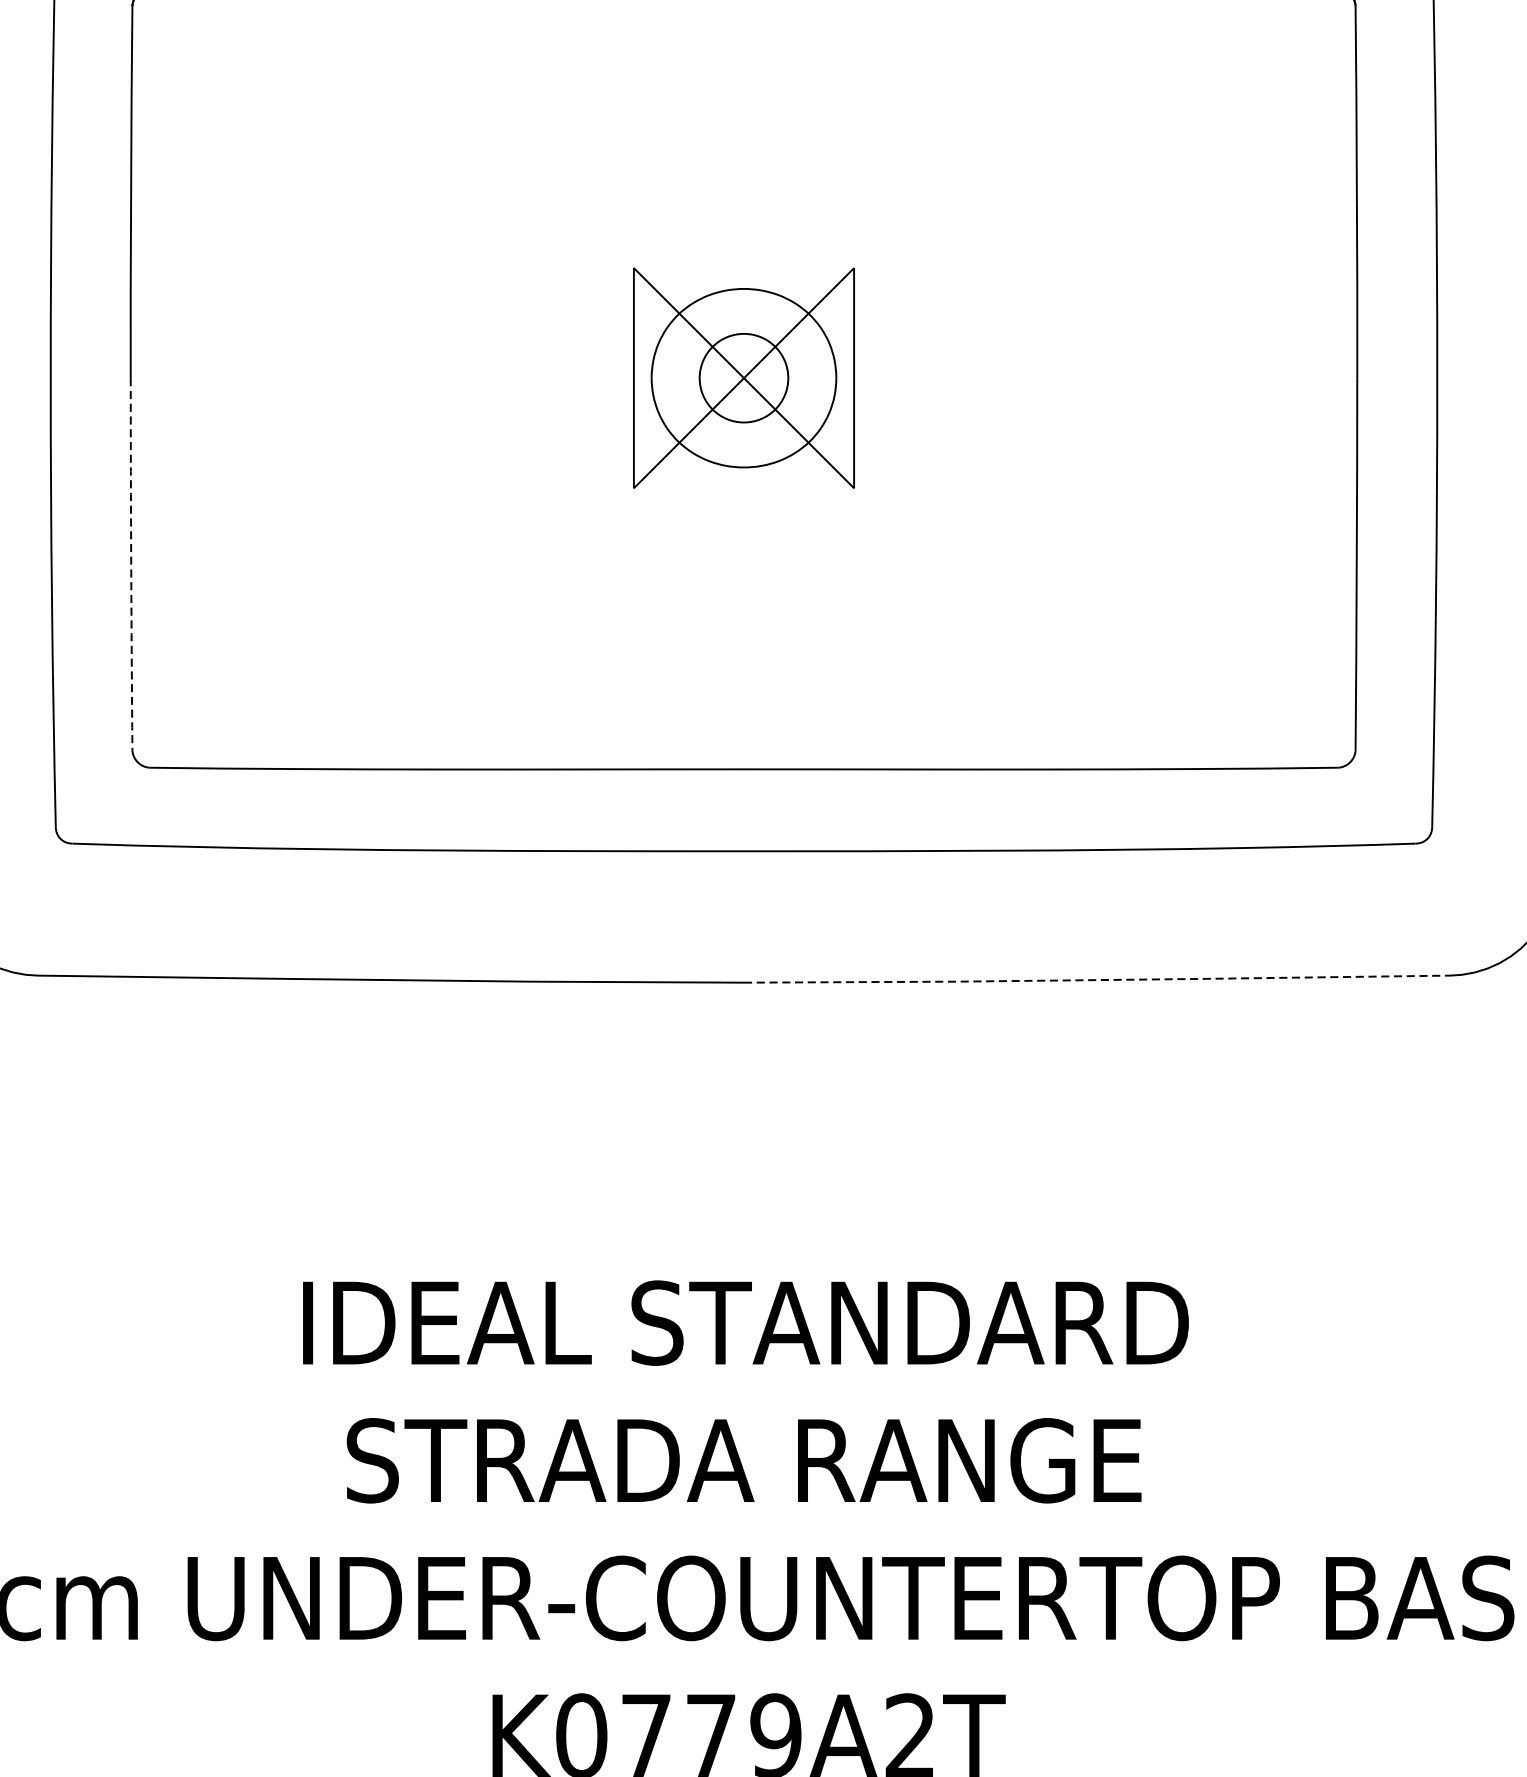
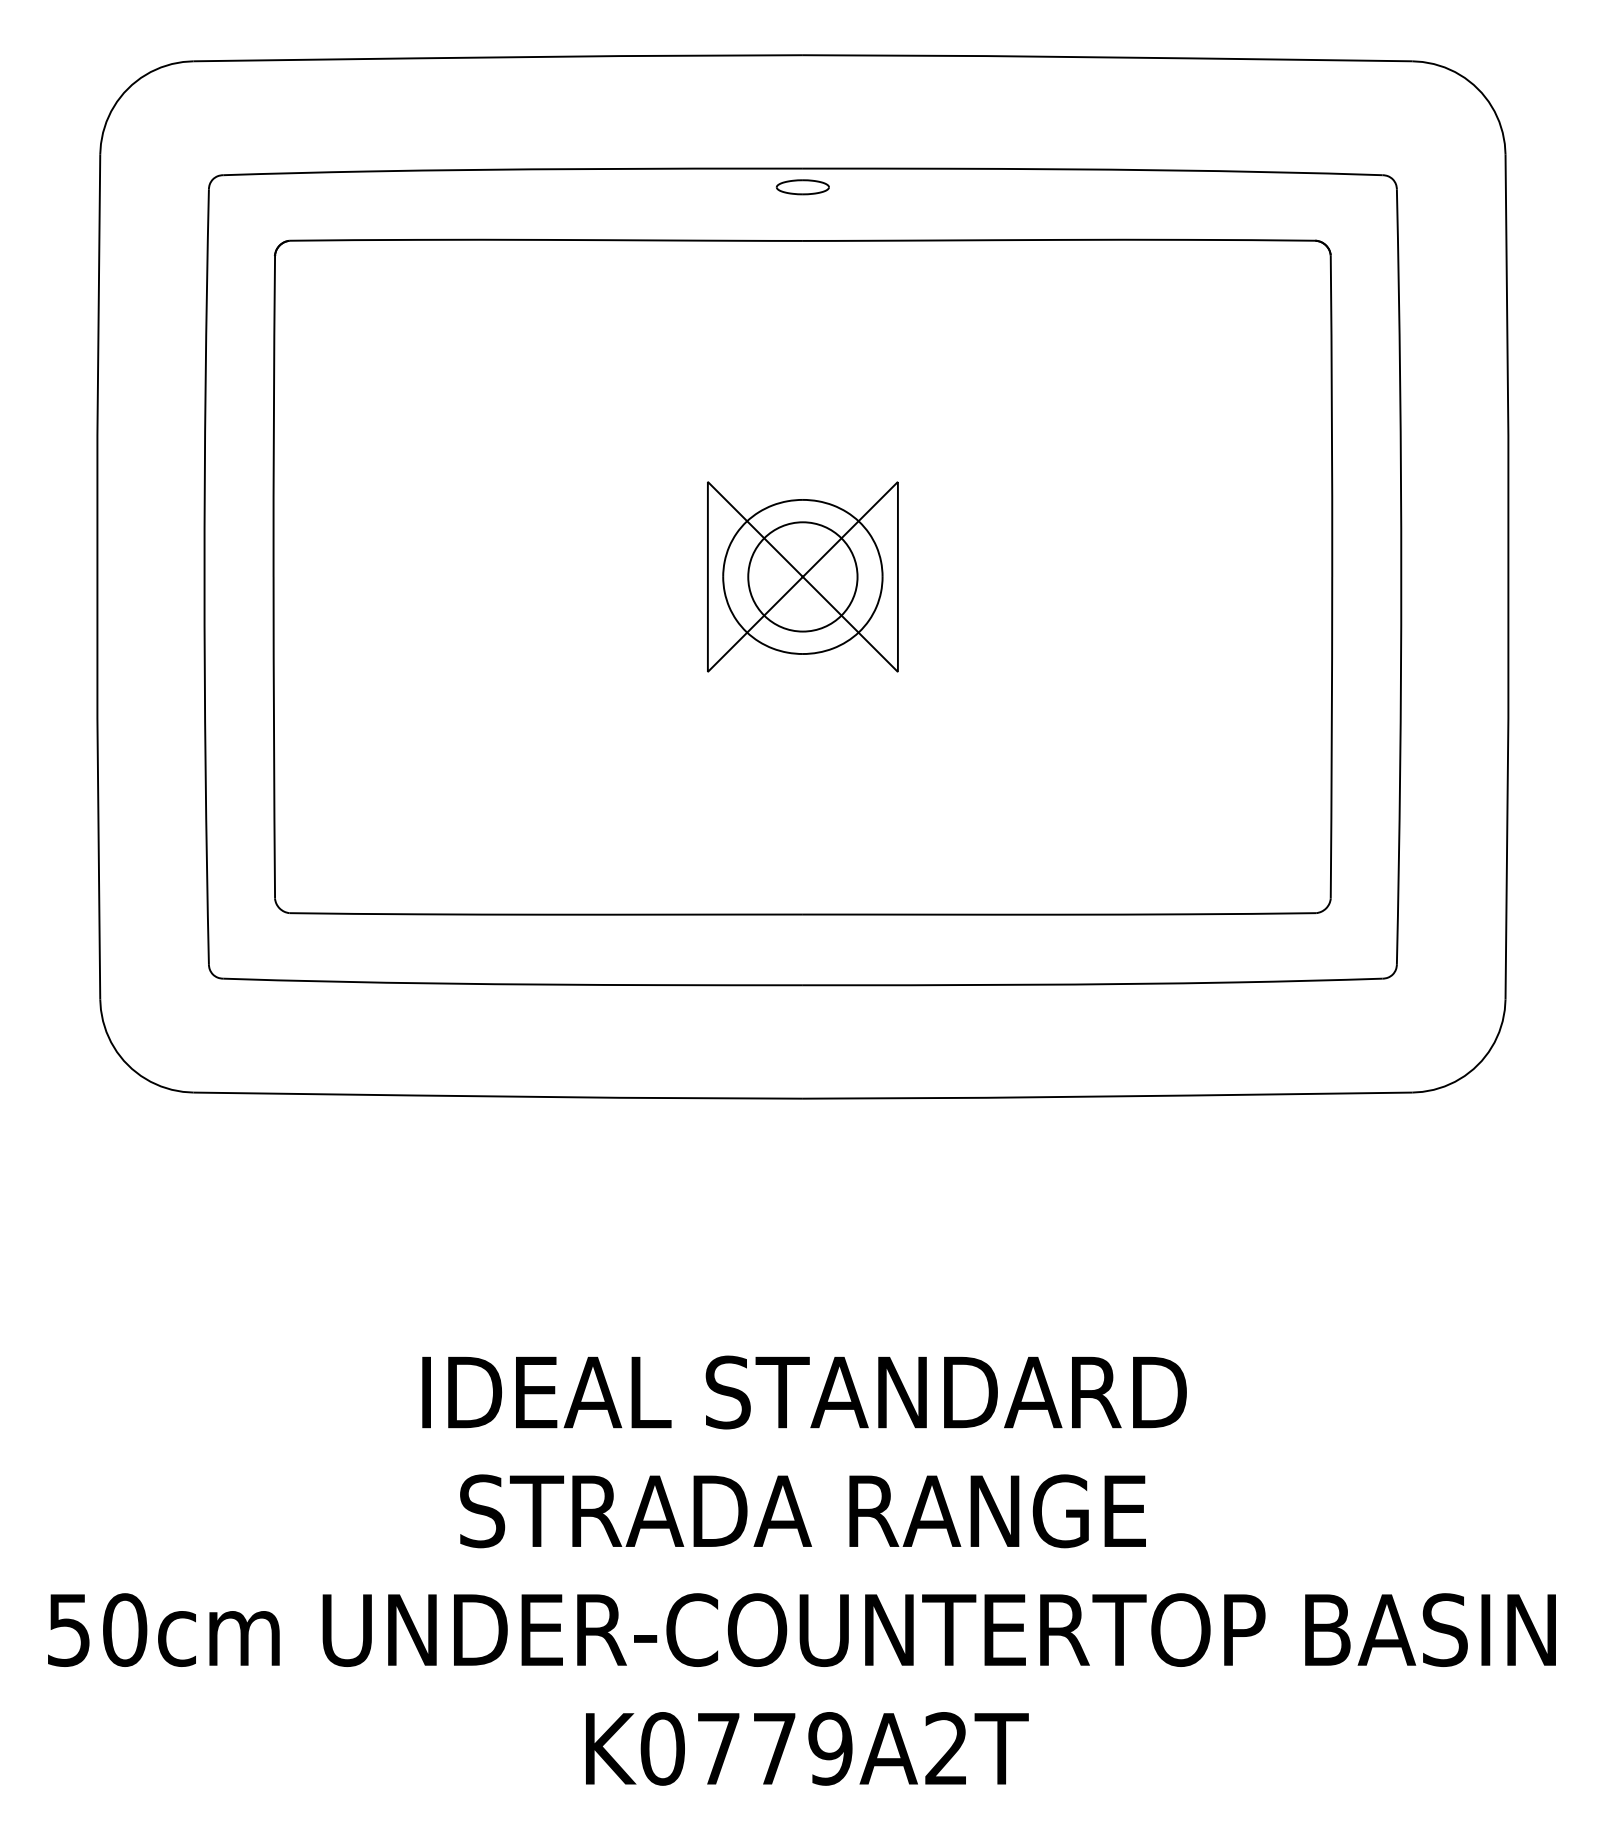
circle: (743, 377) -> (802, 576), size x1.43
arc: (131, 564) -> (274, 737), dashed -> solid
line: (1096, 980) -> (1107, 1096), dashed -> solid

